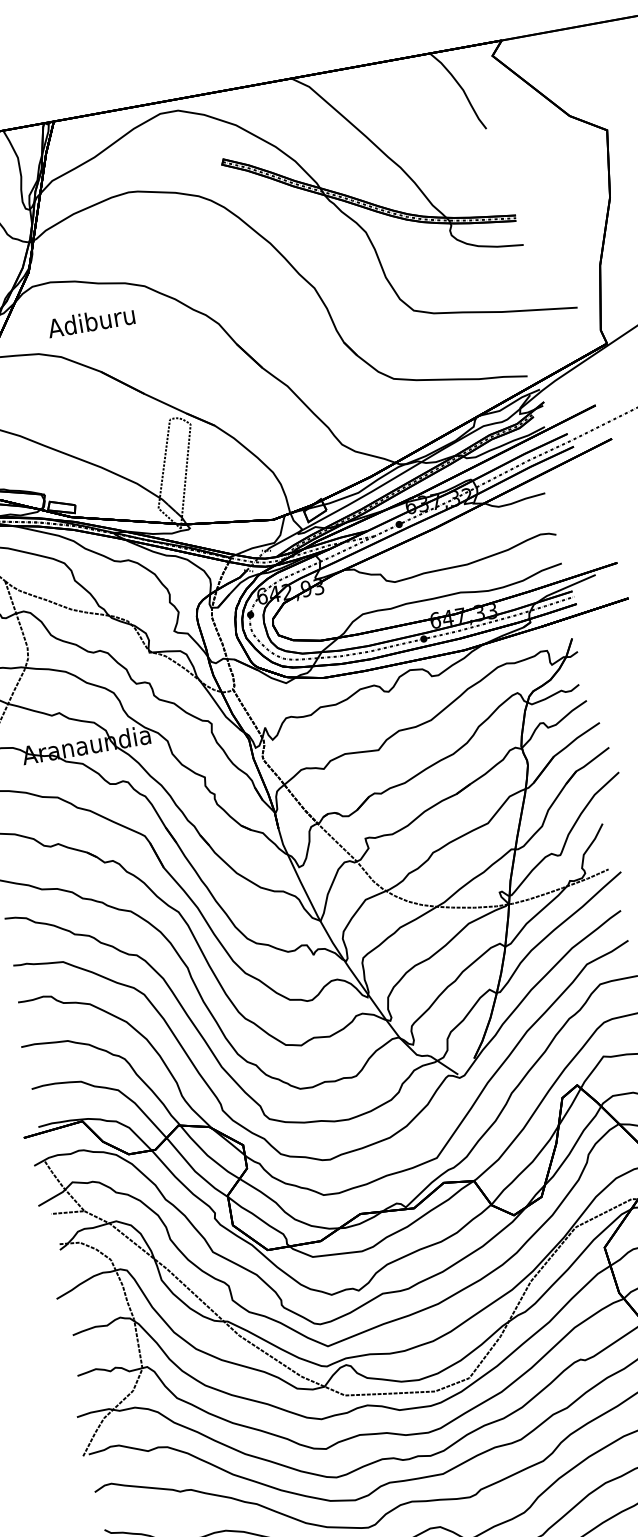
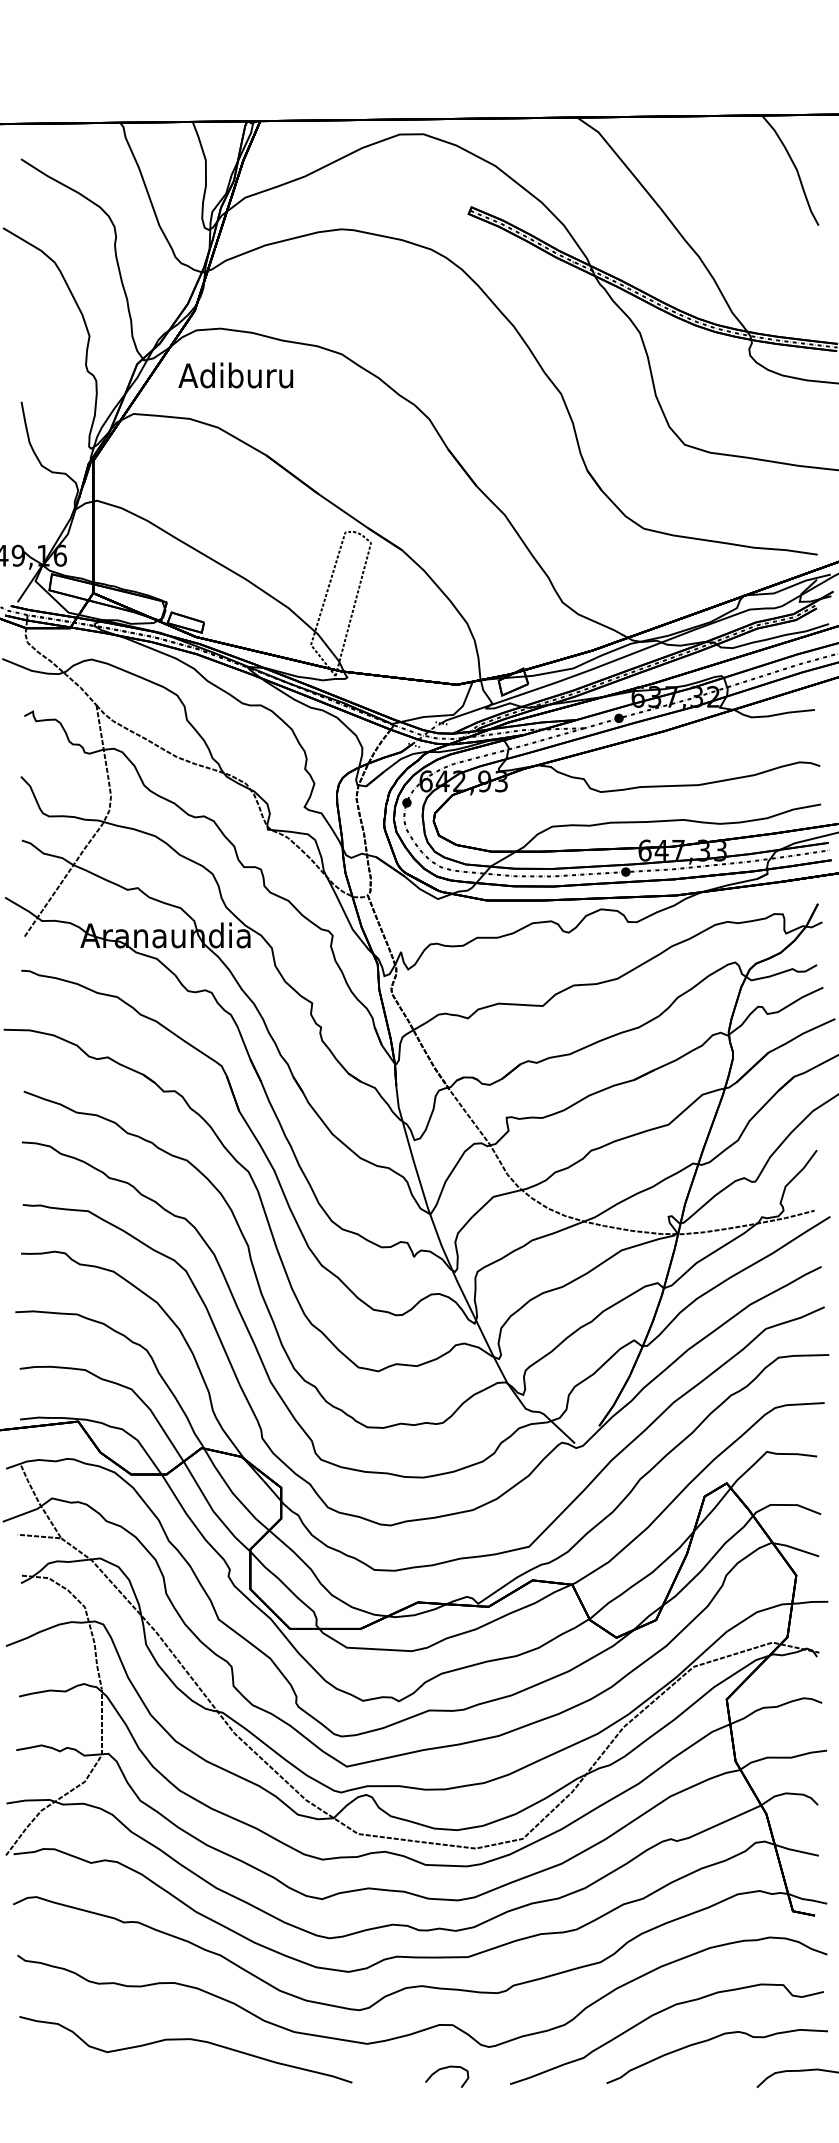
text: (91, 321) -> (235, 375), moved

